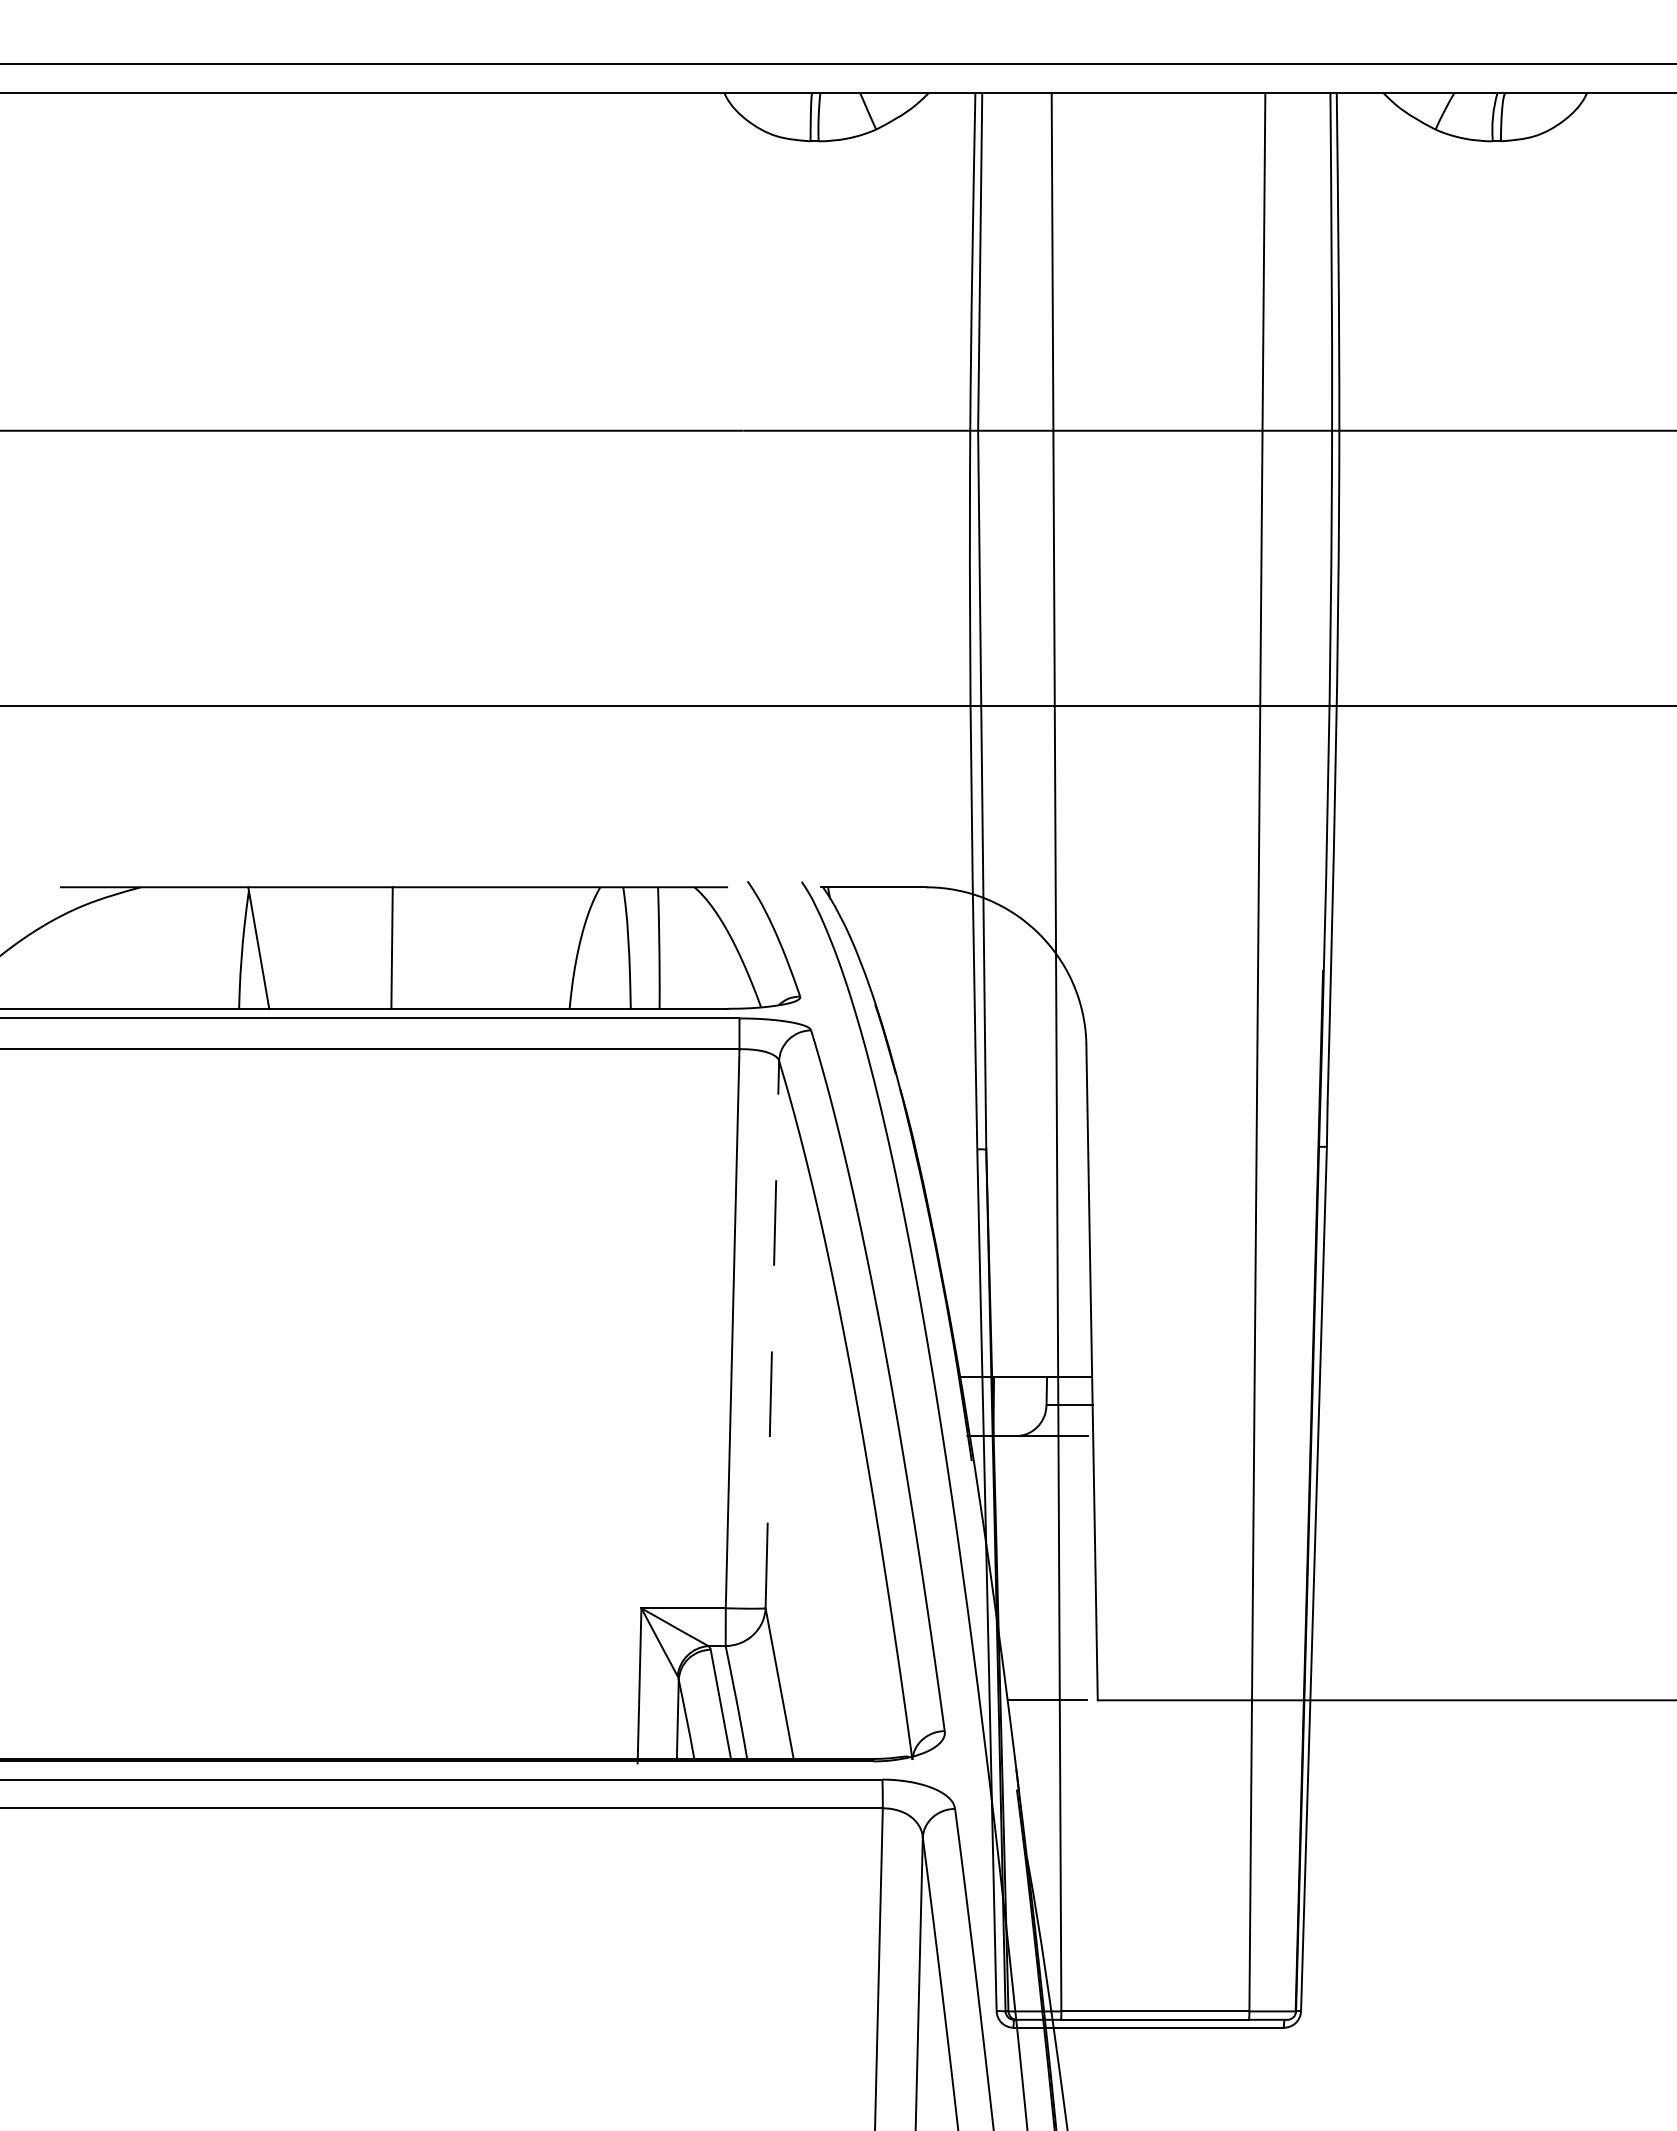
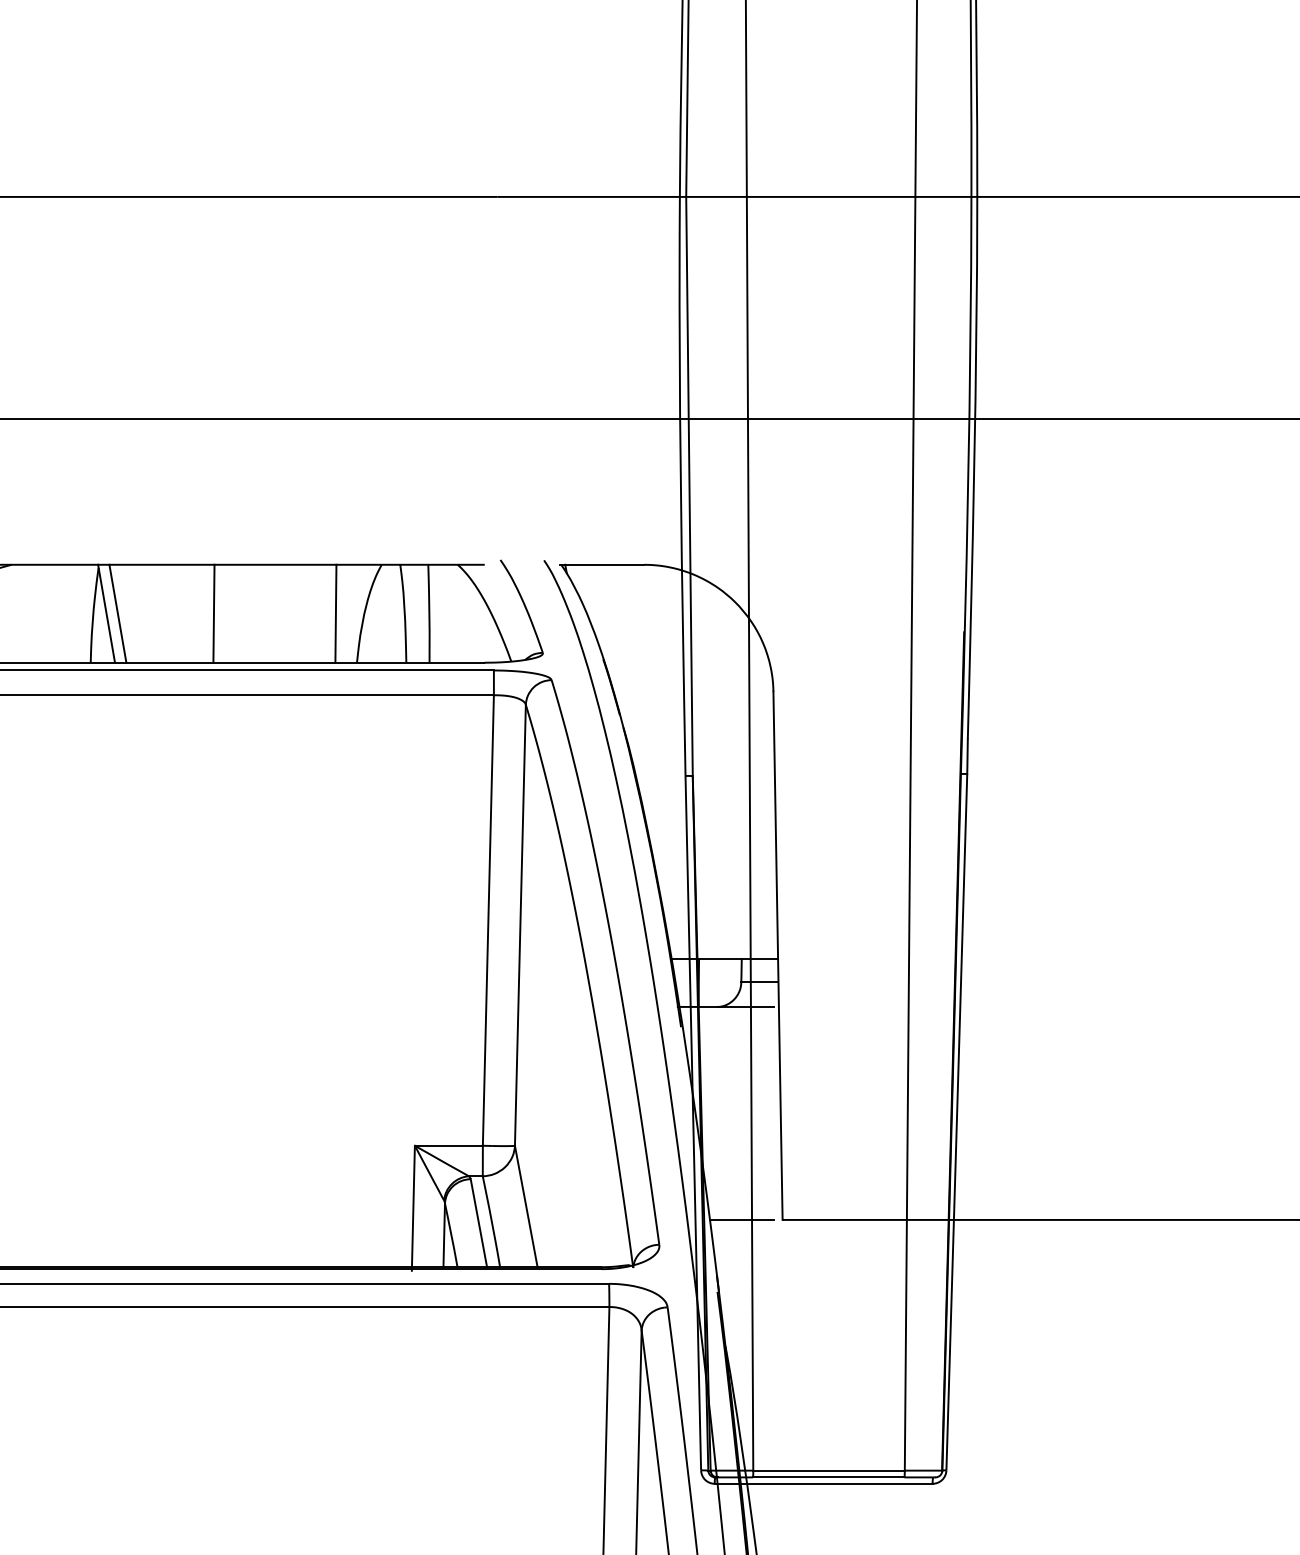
line: (272, 947) -> (117, 613), added
line: (543, 947) -> (335, 613), added
line: (772, 1334) -> (520, 925), dashed -> solid

